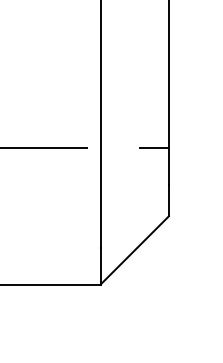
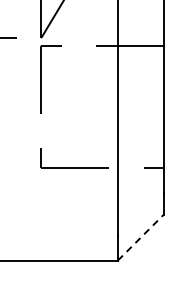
line: (134, 250) -> (140, 237), solid -> dashed

